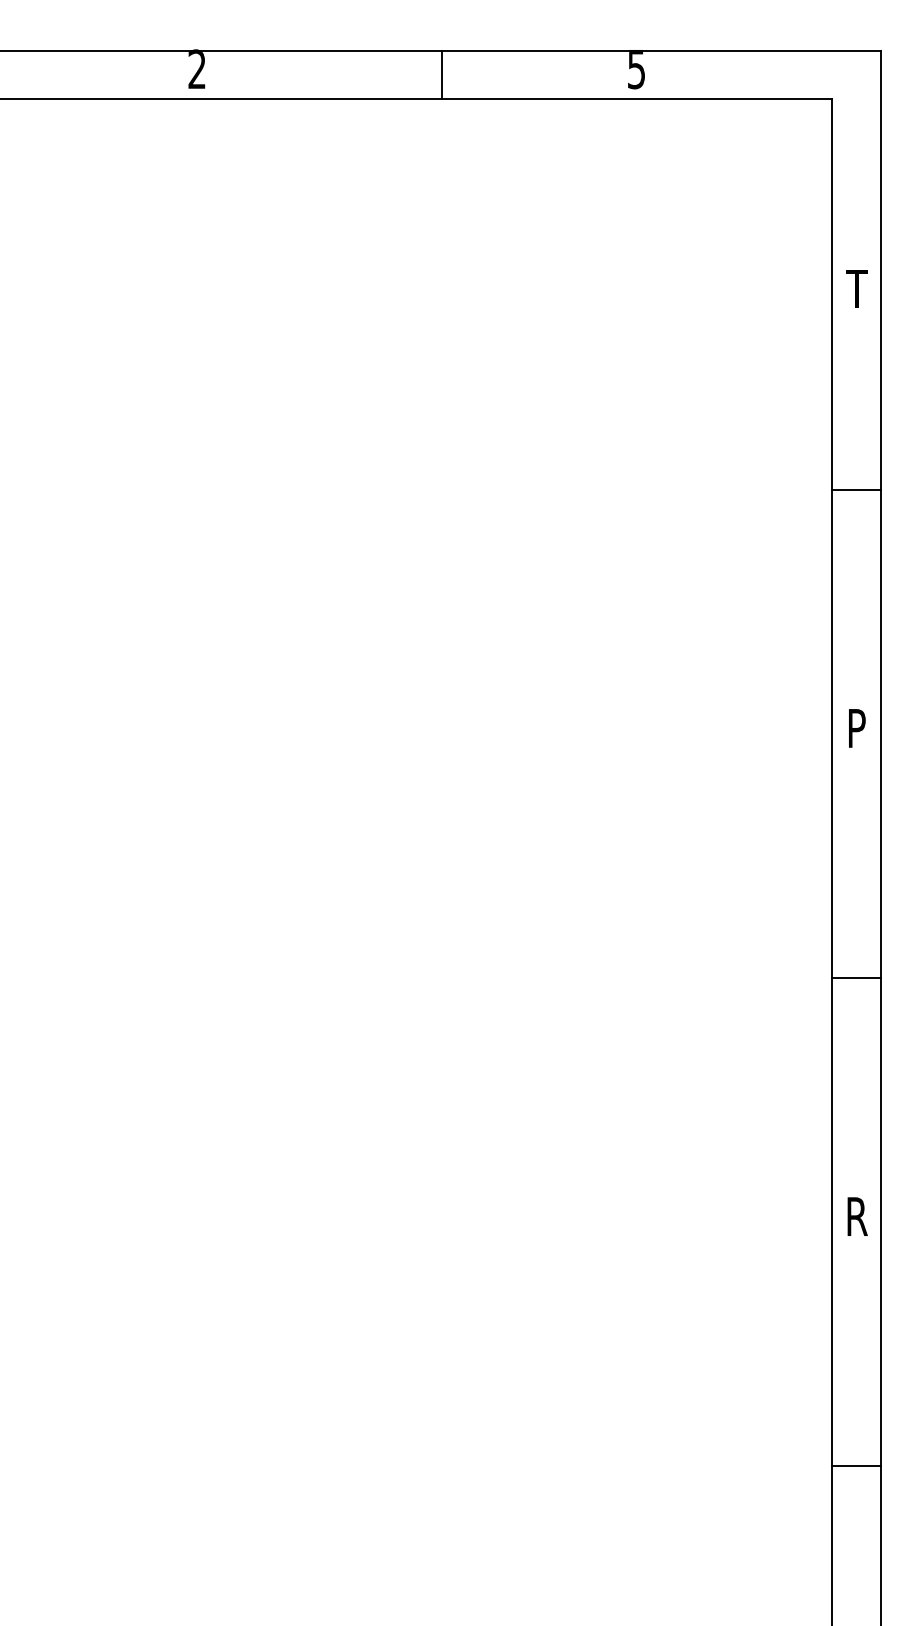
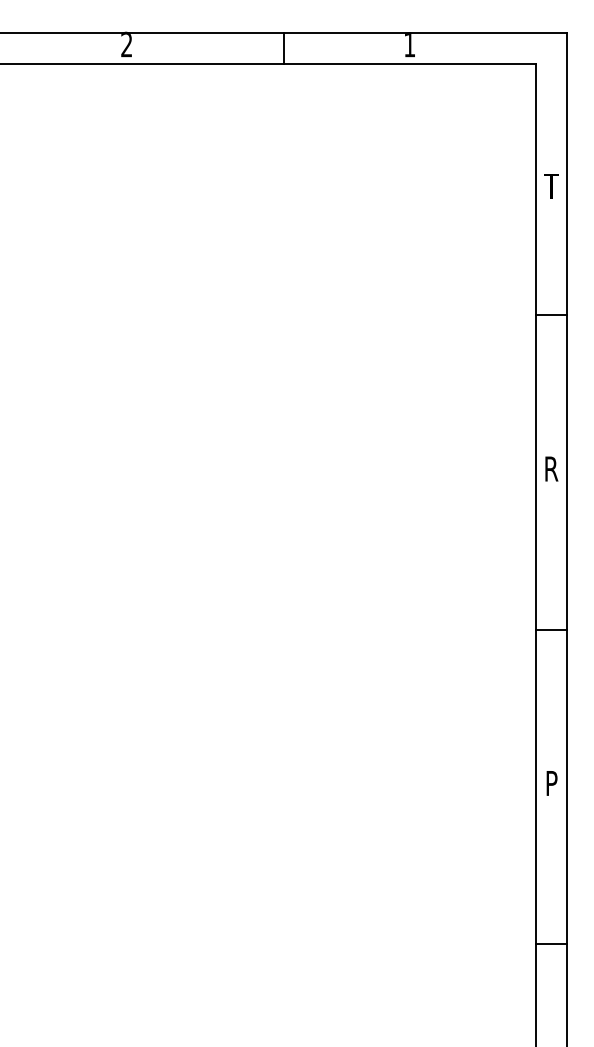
text: (636, 70) -> (409, 45), 5 -> 1
text: (856, 727) -> (551, 468), P -> R
text: (856, 1216) -> (551, 783), R -> P

